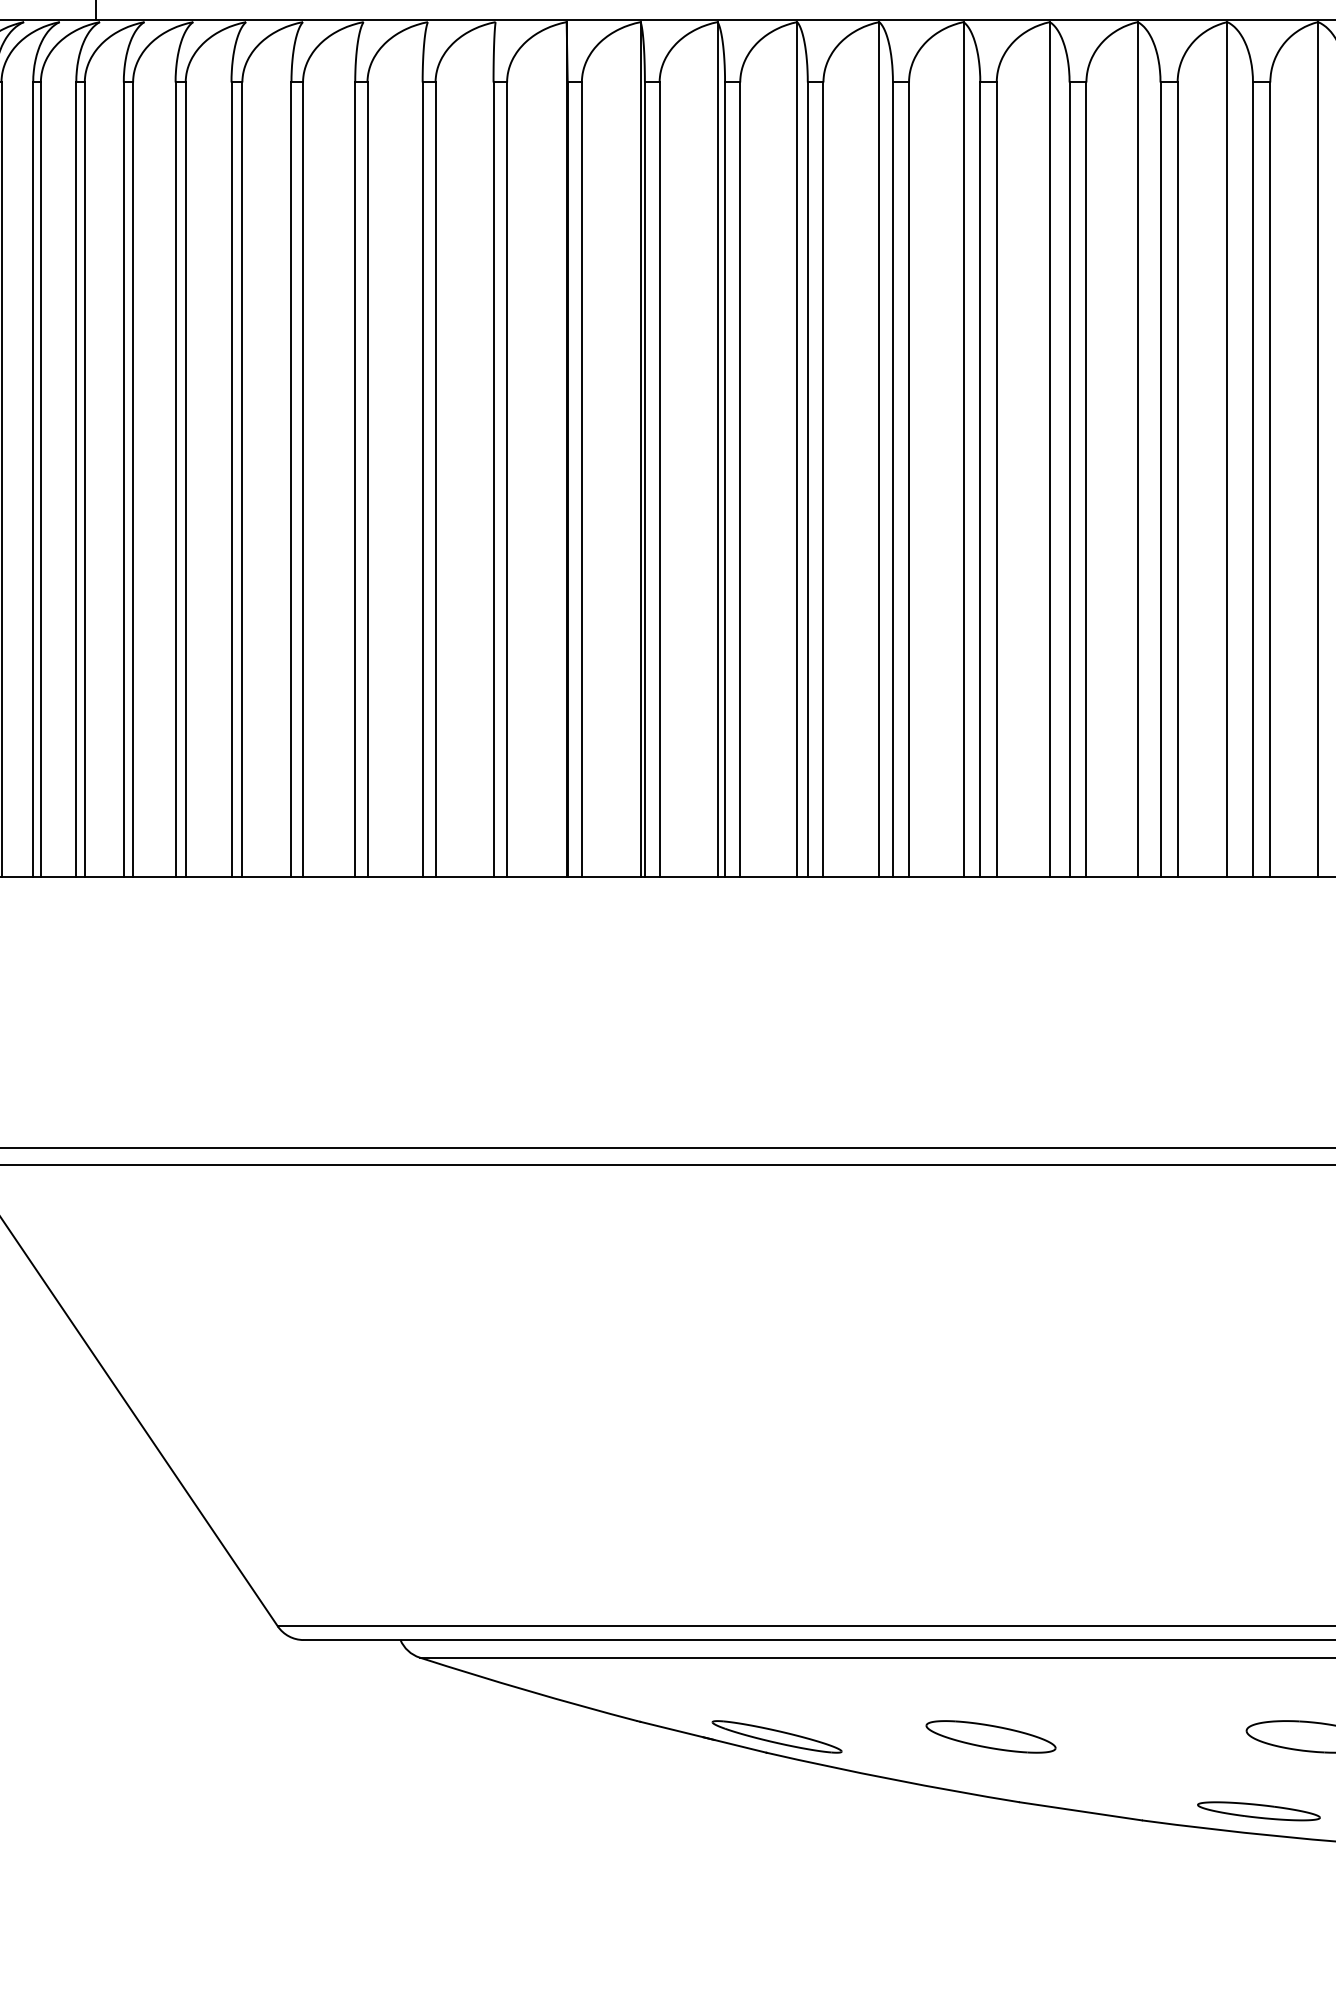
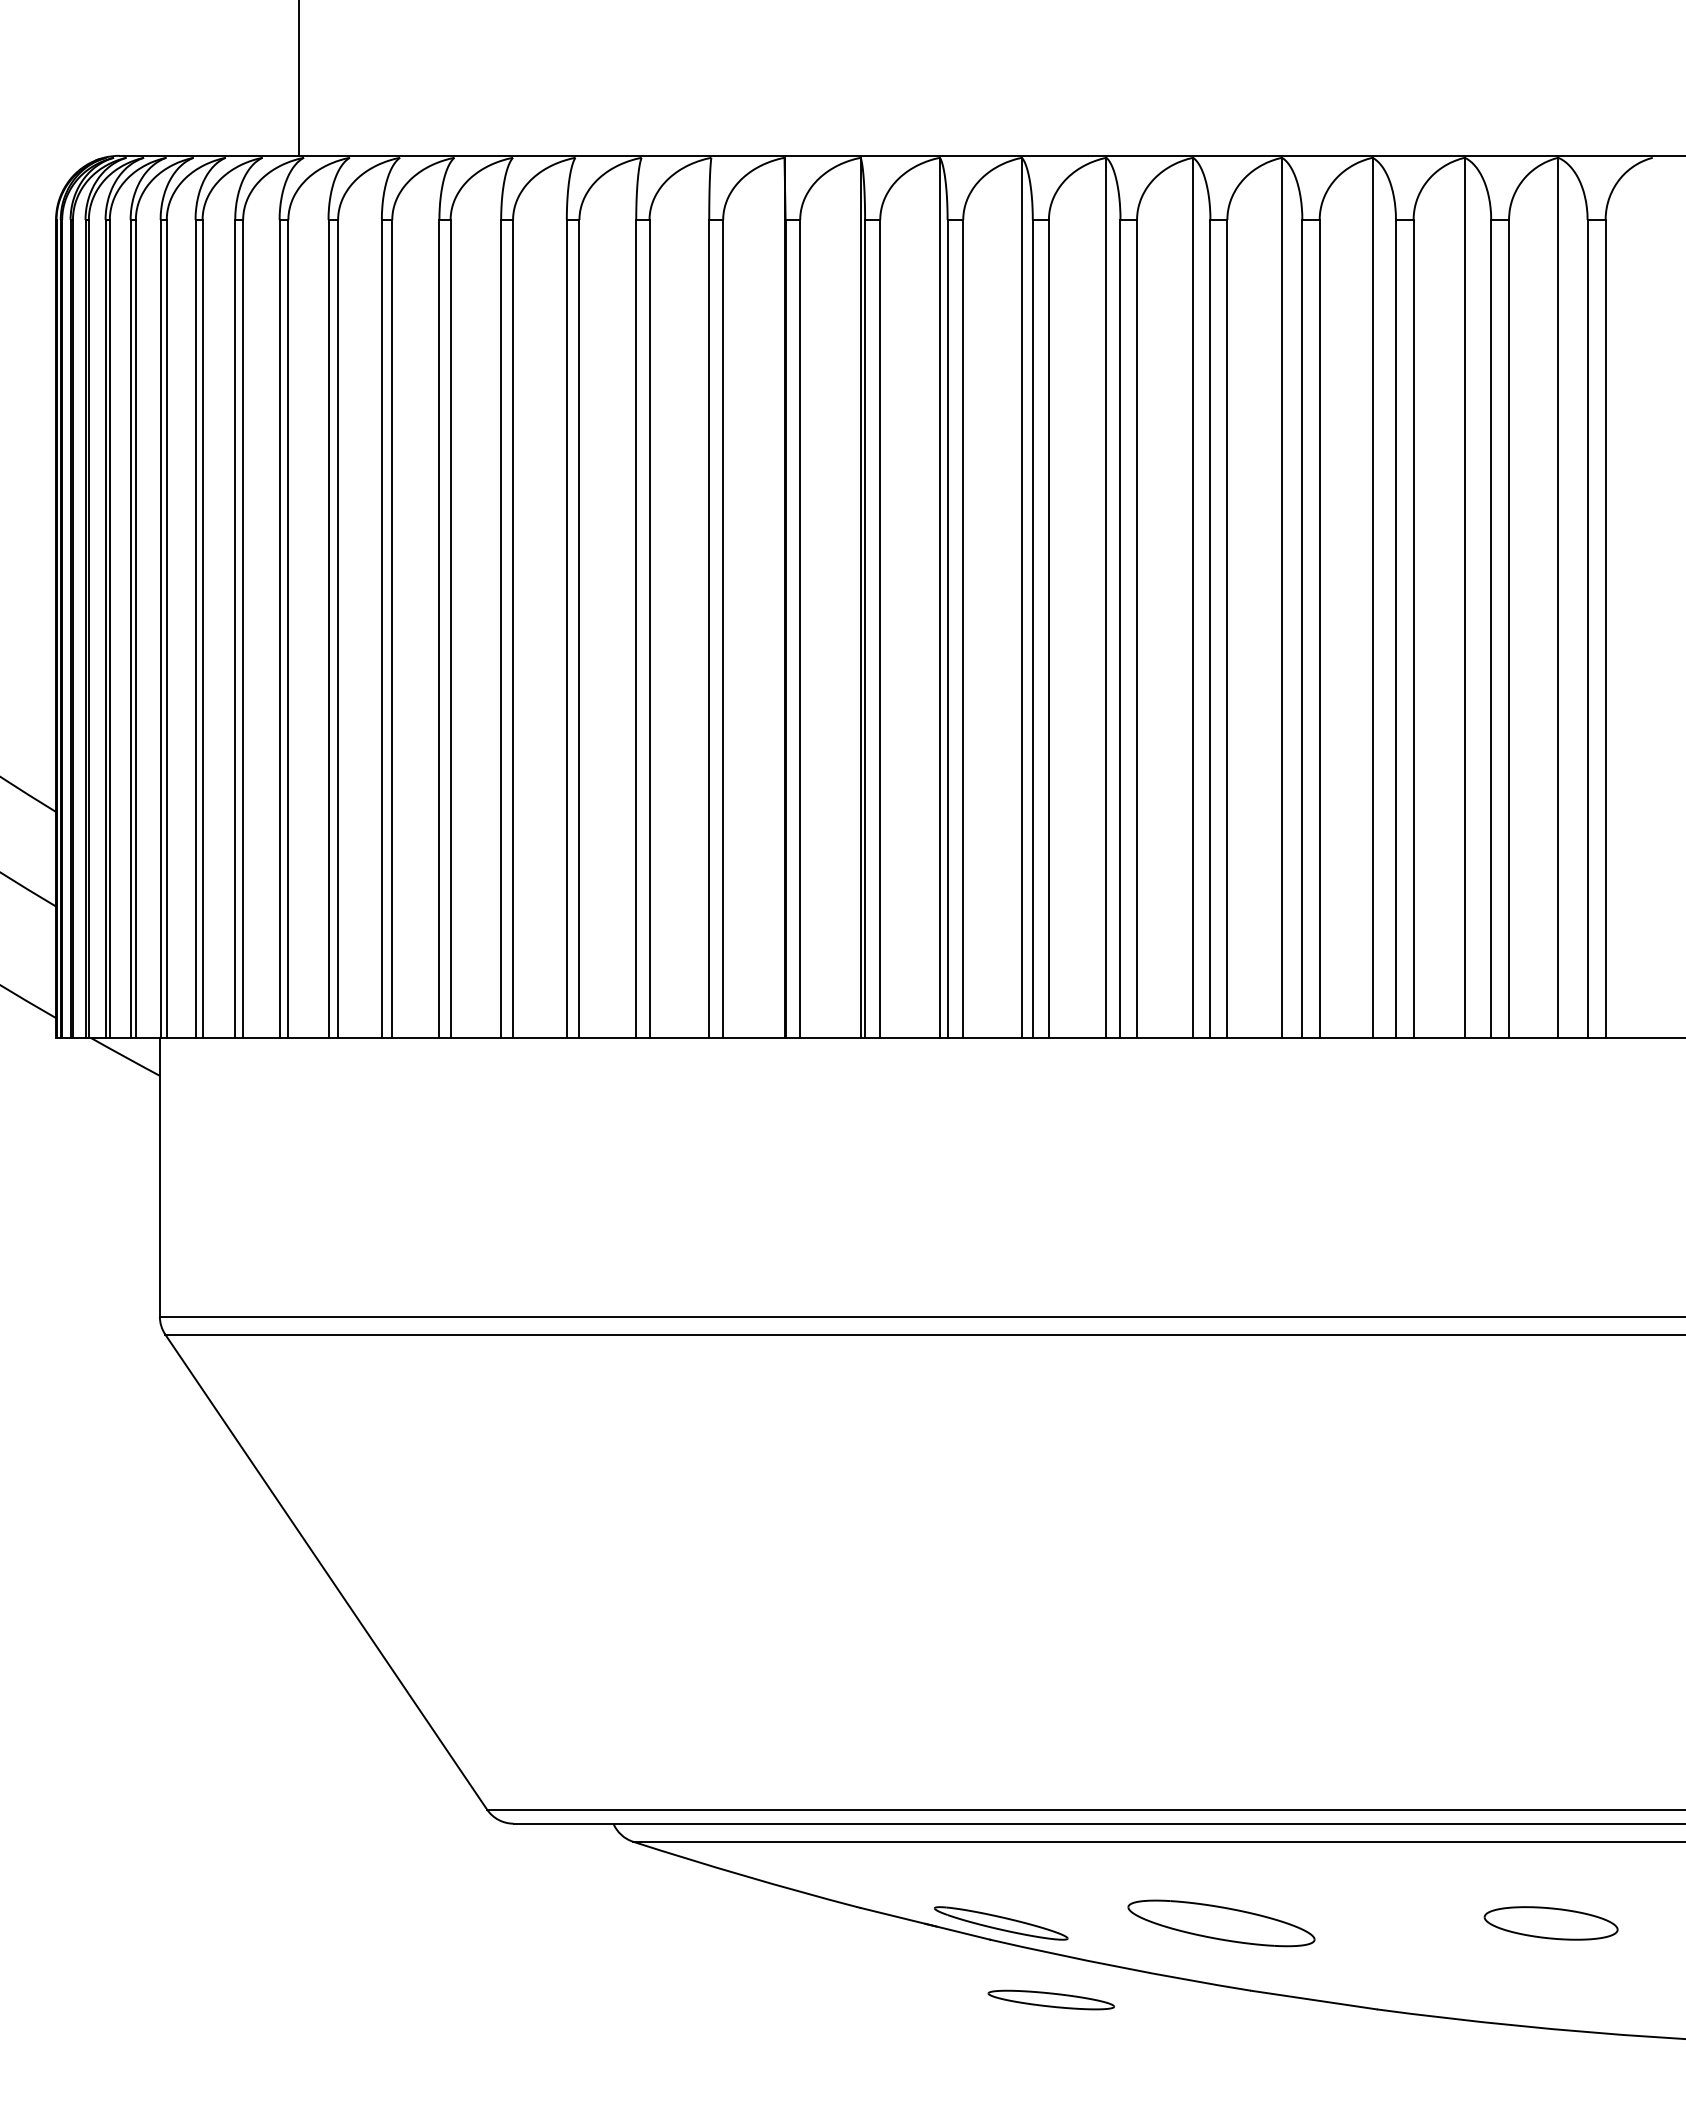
part: (991, 1736) -> (1221, 1923), size x1.4
part: (1258, 1810) -> (1050, 1999), moved

